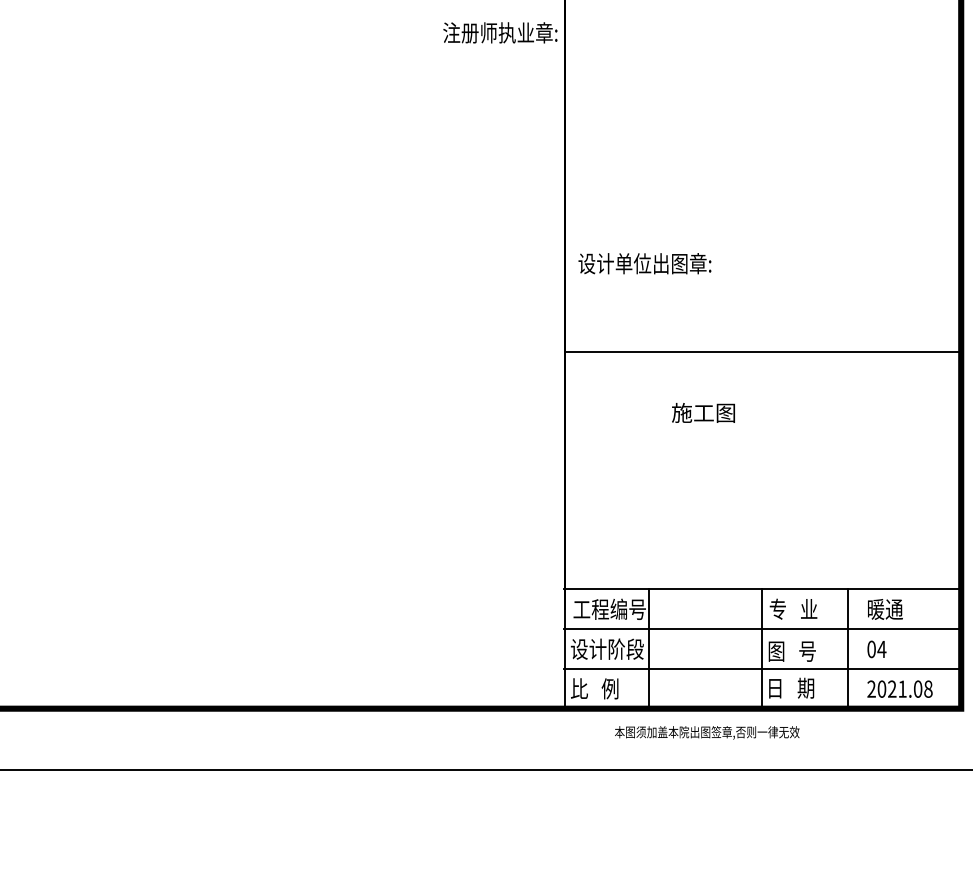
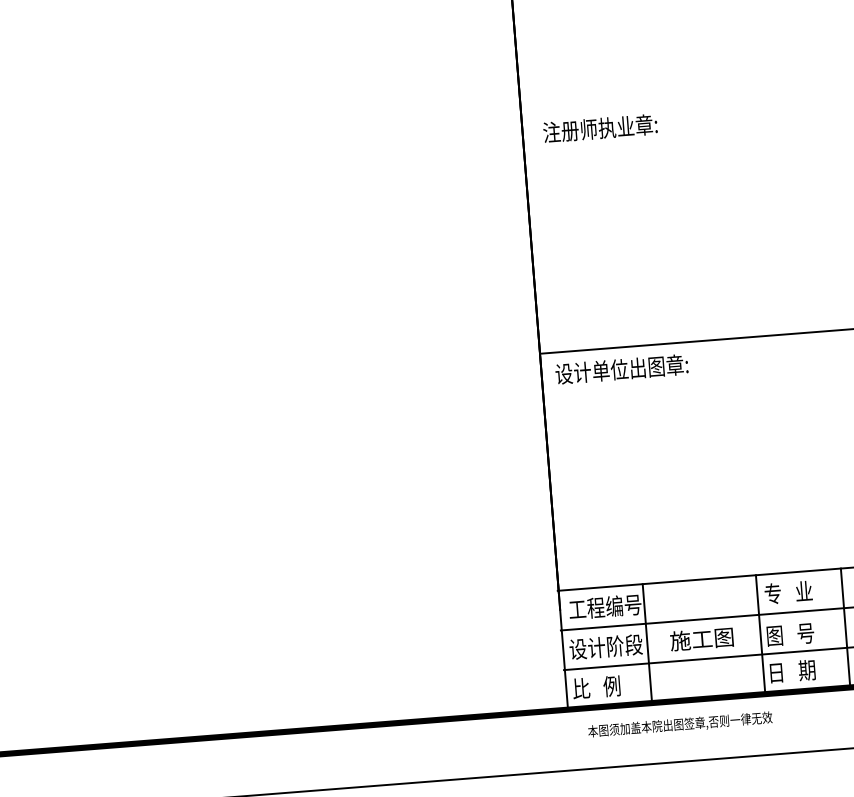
text: (500, 32) -> (600, 128), moved
text: (644, 263) -> (621, 369), moved
text: (703, 412) -> (701, 638), moved
text: (707, 732) -> (680, 724), moved

